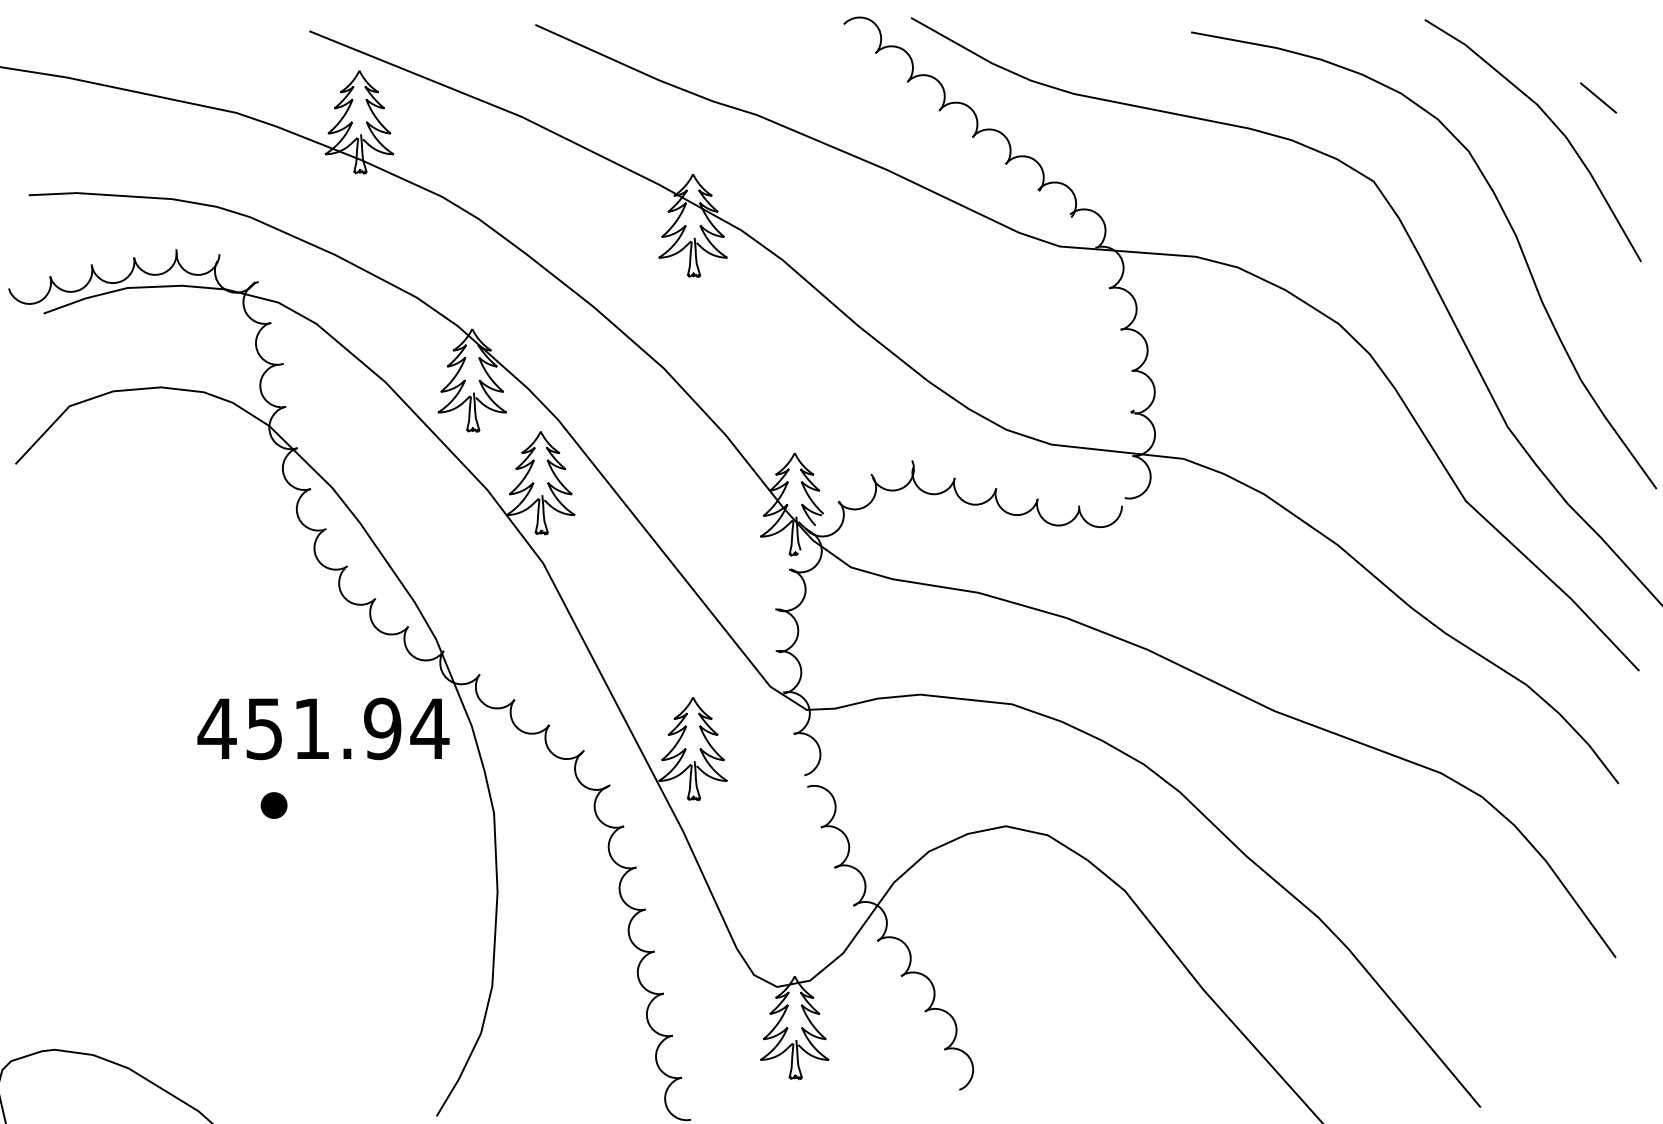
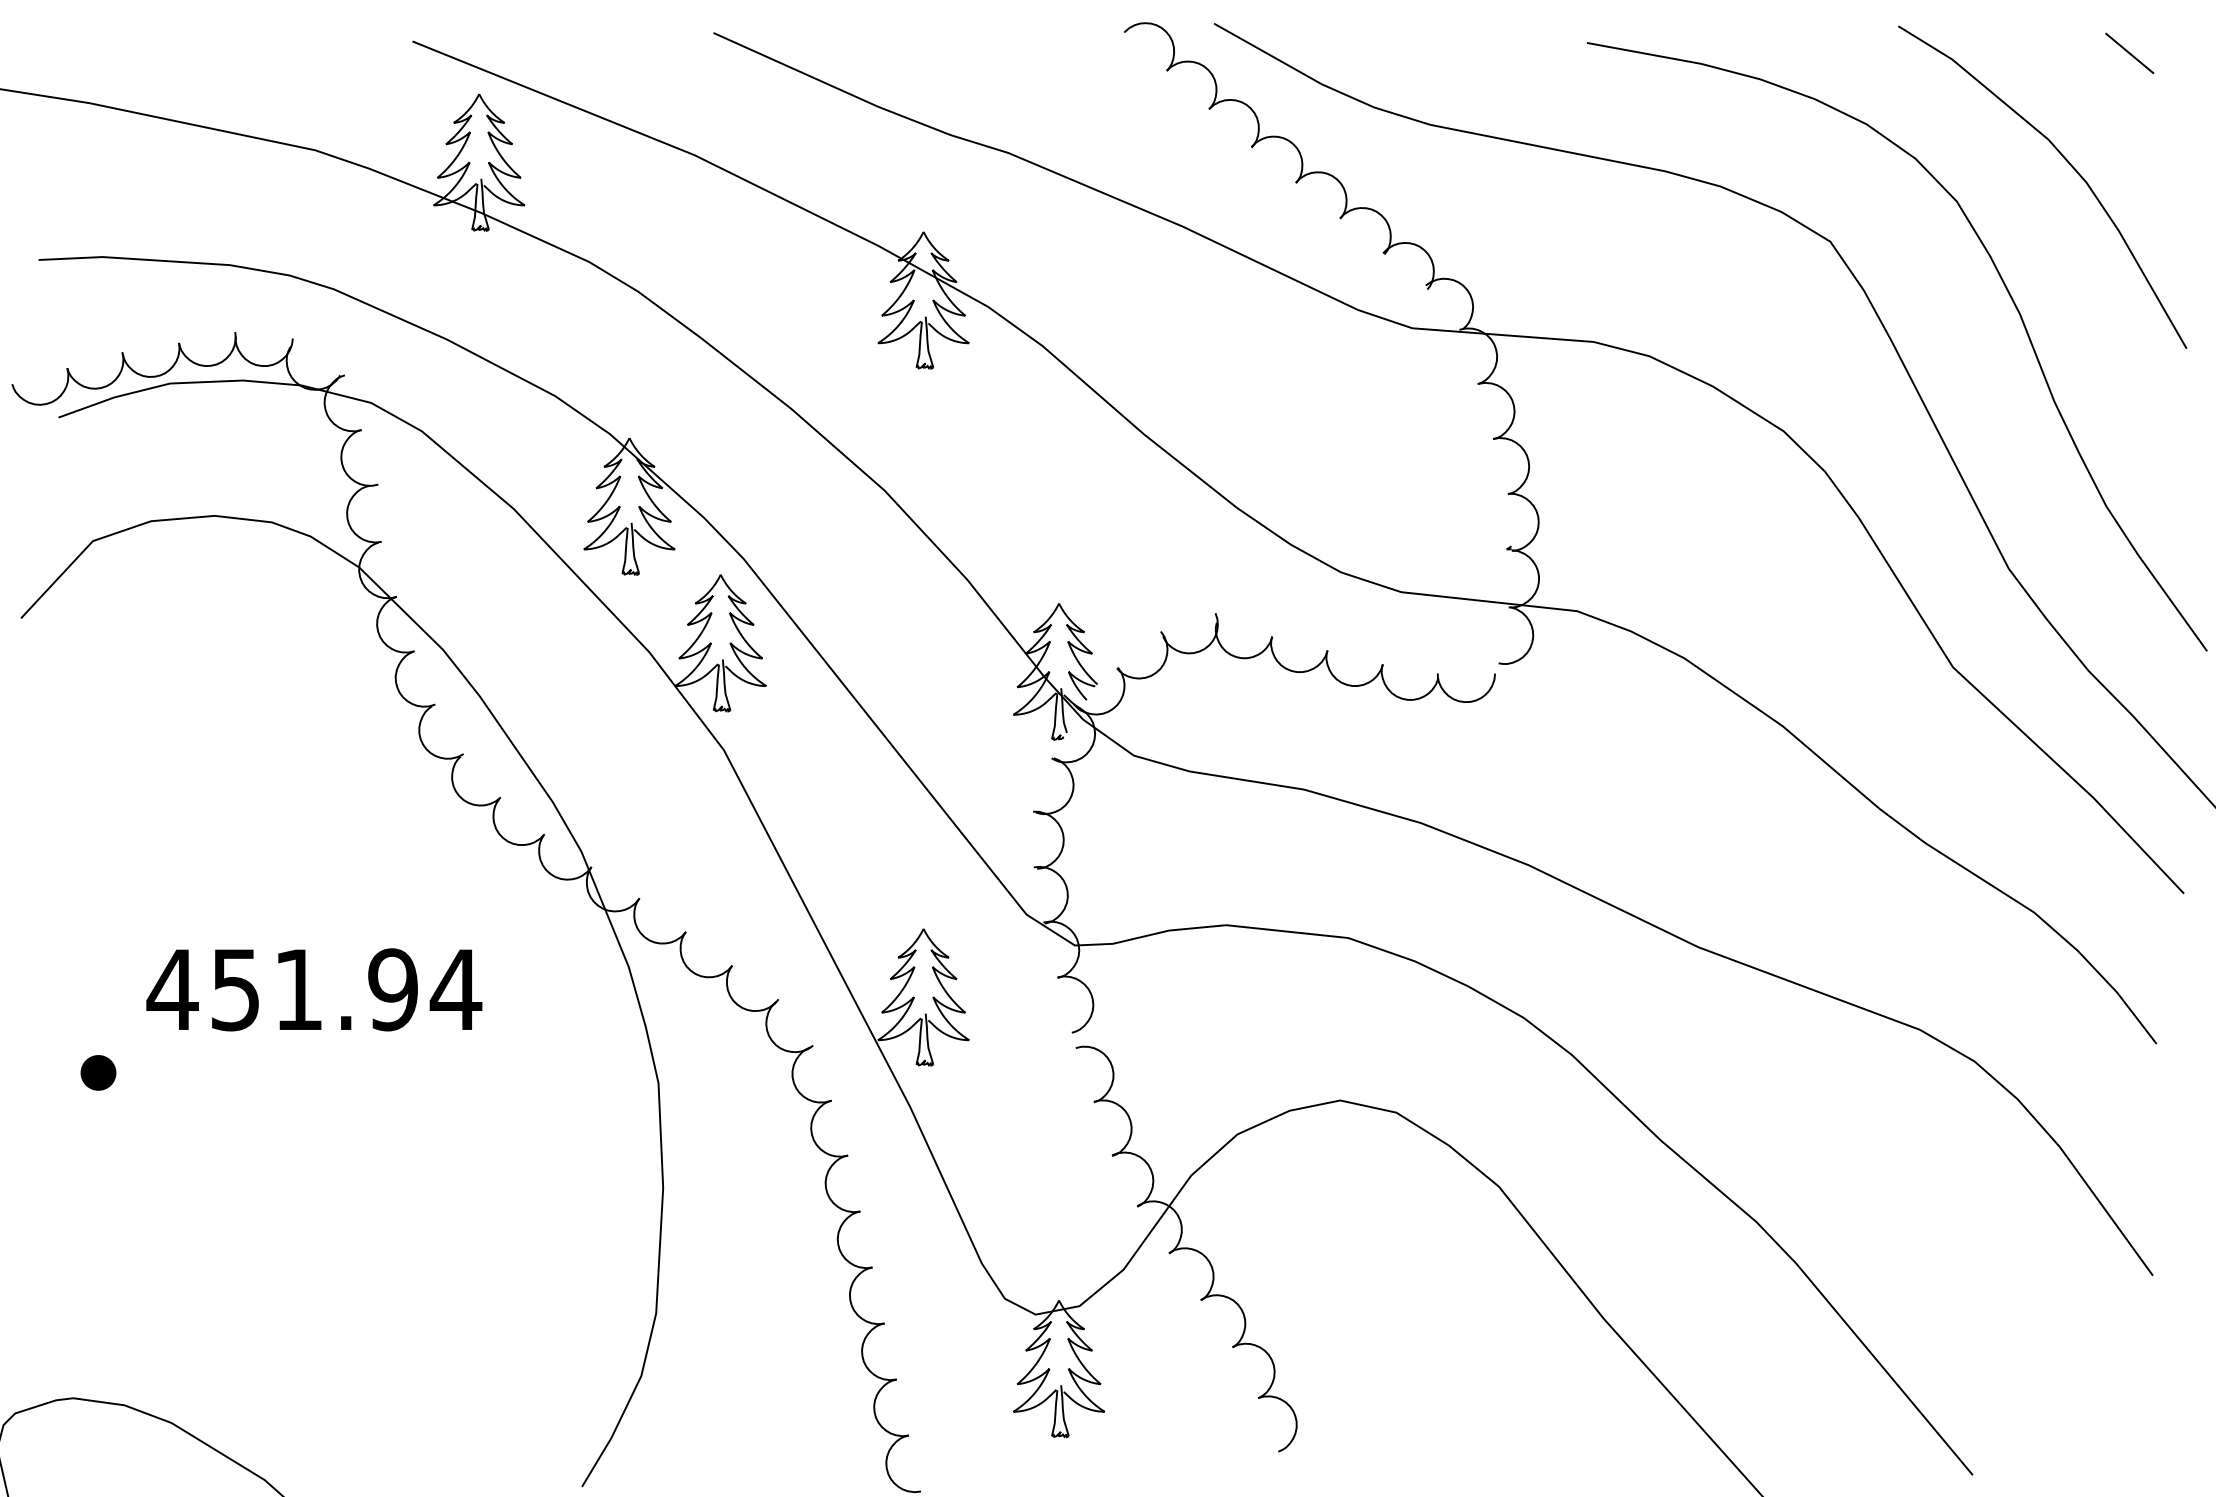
line: (1598, 98) -> (2129, 53), moved
text: (323, 728) -> (314, 989), moved
part: (274, 805) -> (98, 1072), moved

